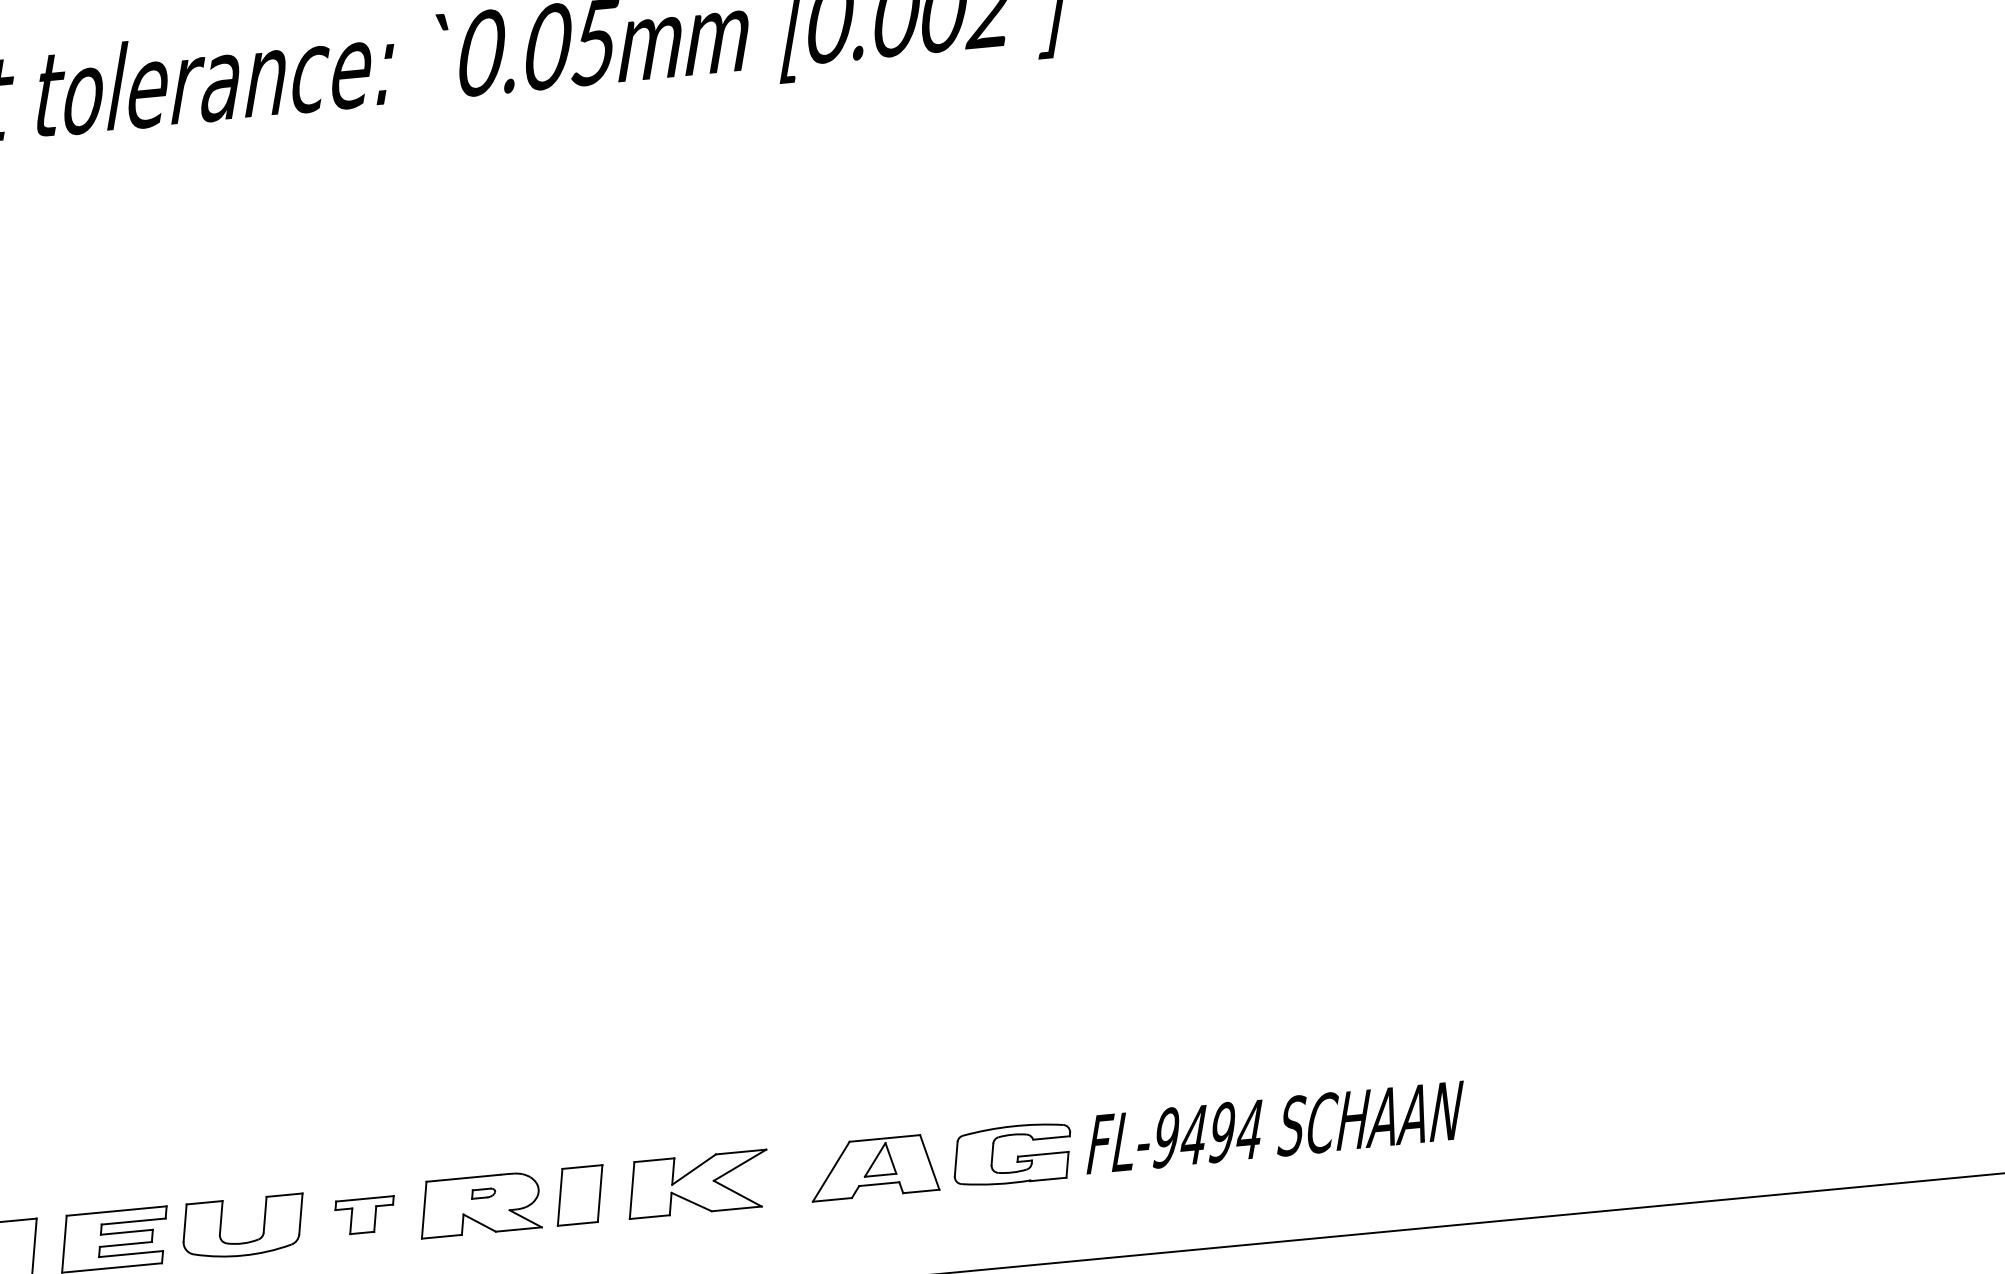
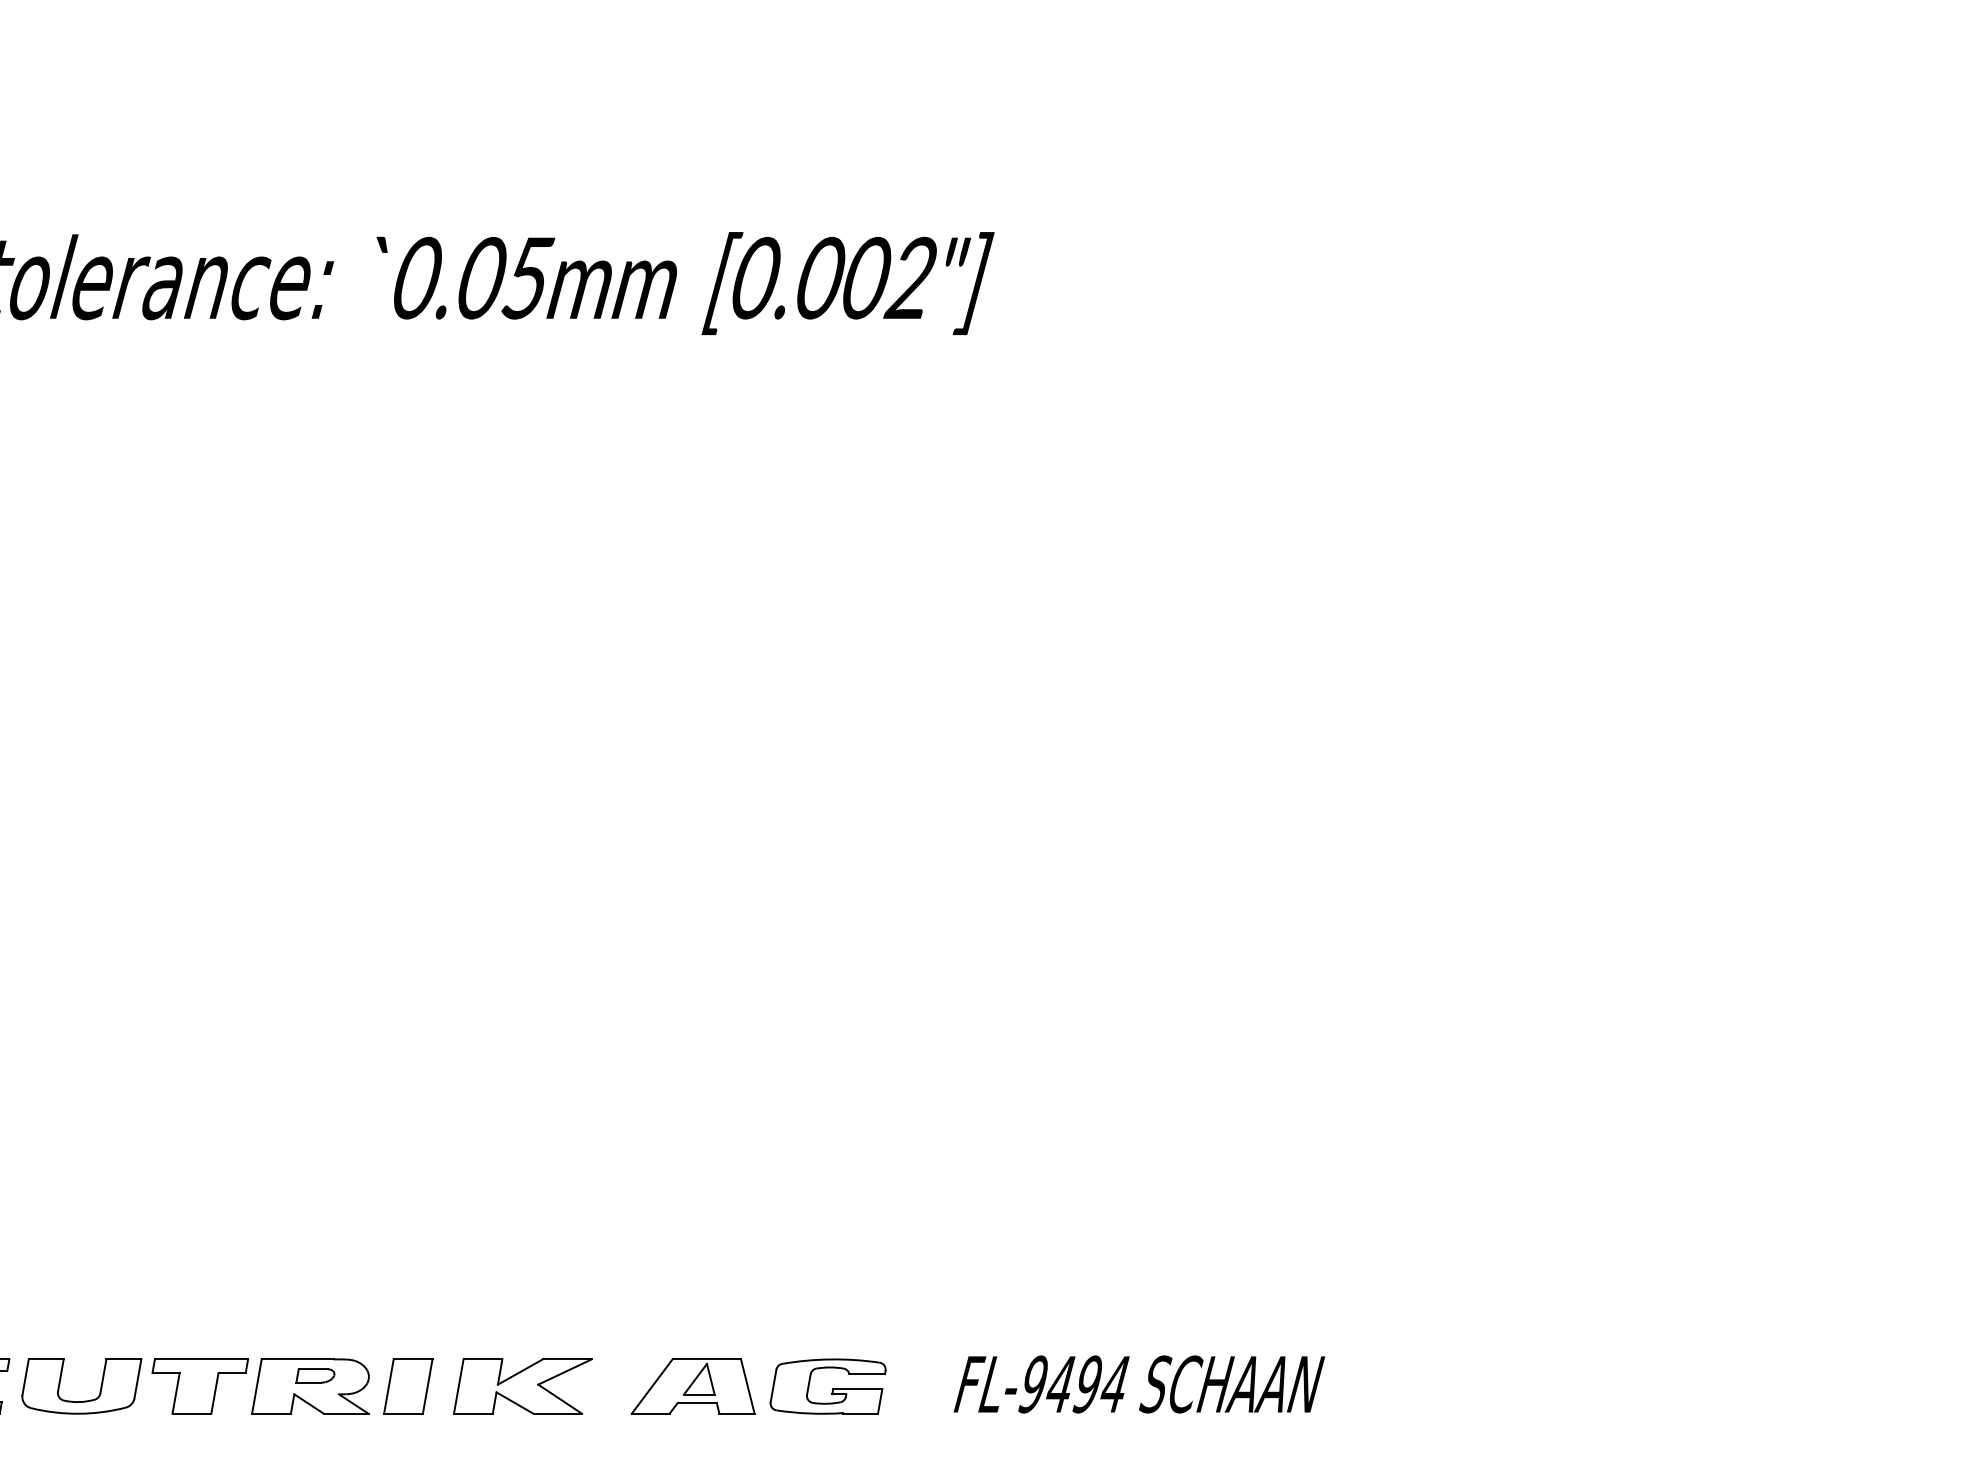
text: (1275, 1127) -> (1139, 1384), moved
part: (483, 1193) -> (315, 1375), size x1.67
part: (365, 1215) -> (199, 1386), size x1.67

